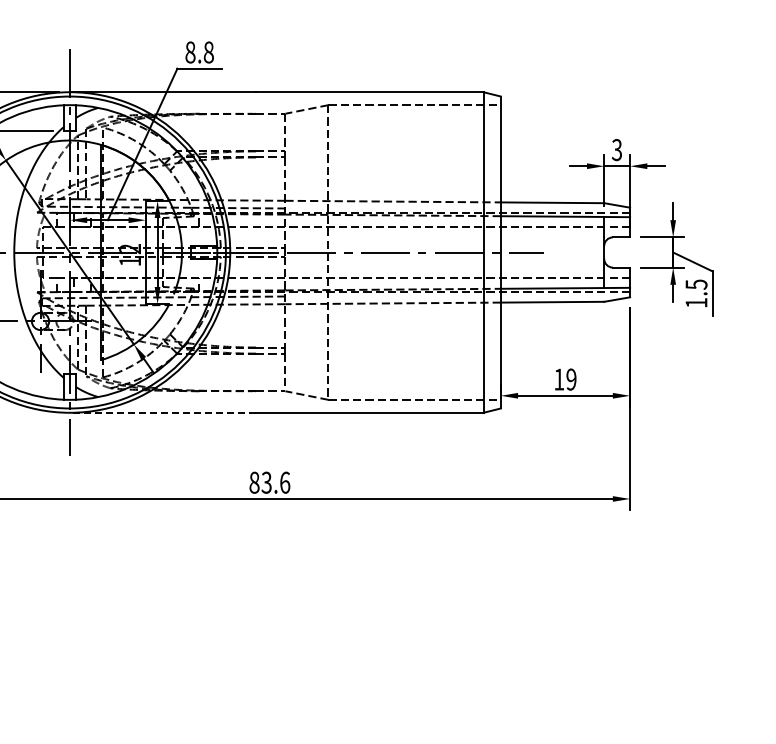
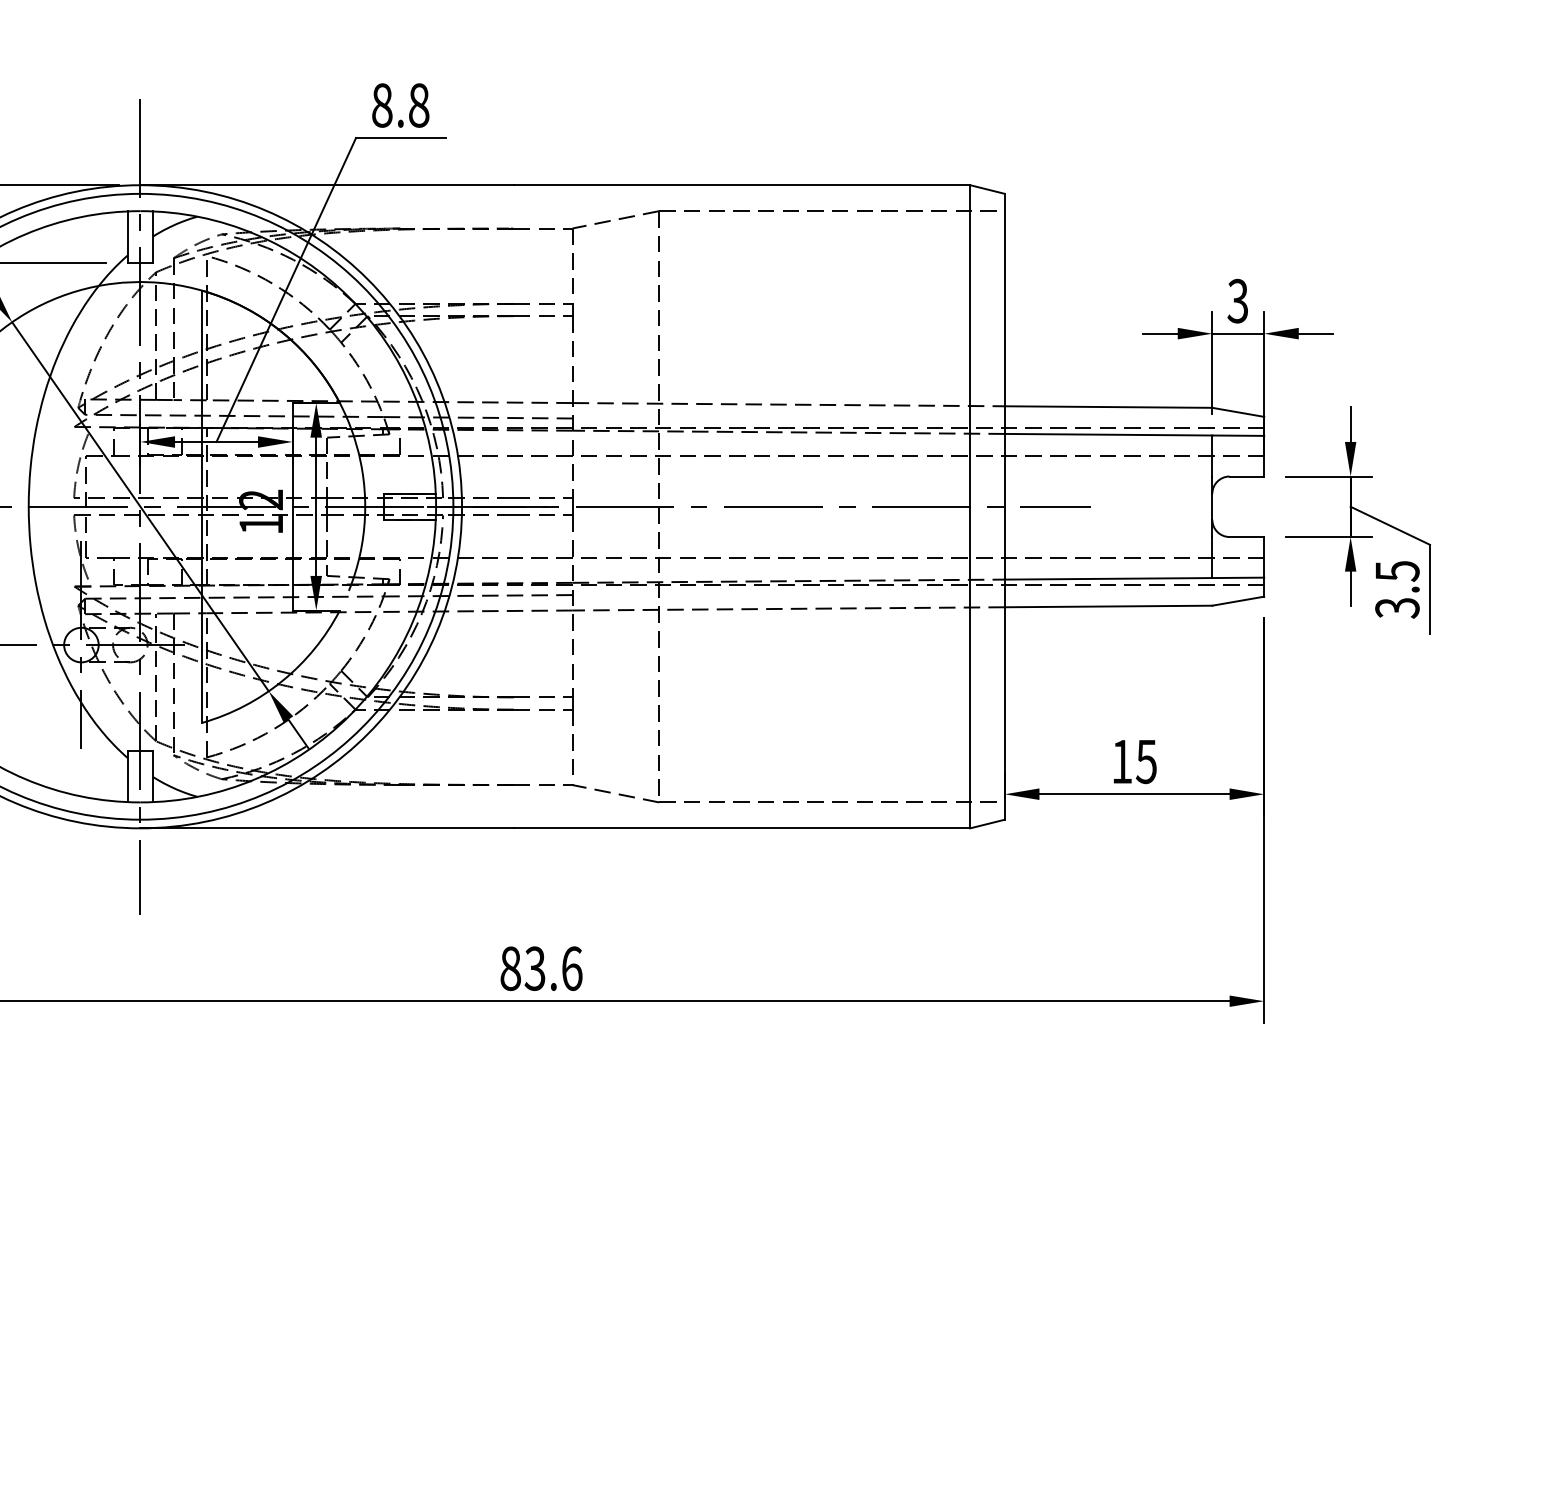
text: (696, 303) -> (1397, 609), 1.5 -> 3.5
text: (571, 379) -> (1146, 761), 19 -> 15
line: (162, 412) -> (326, 827), dashed -> solid

